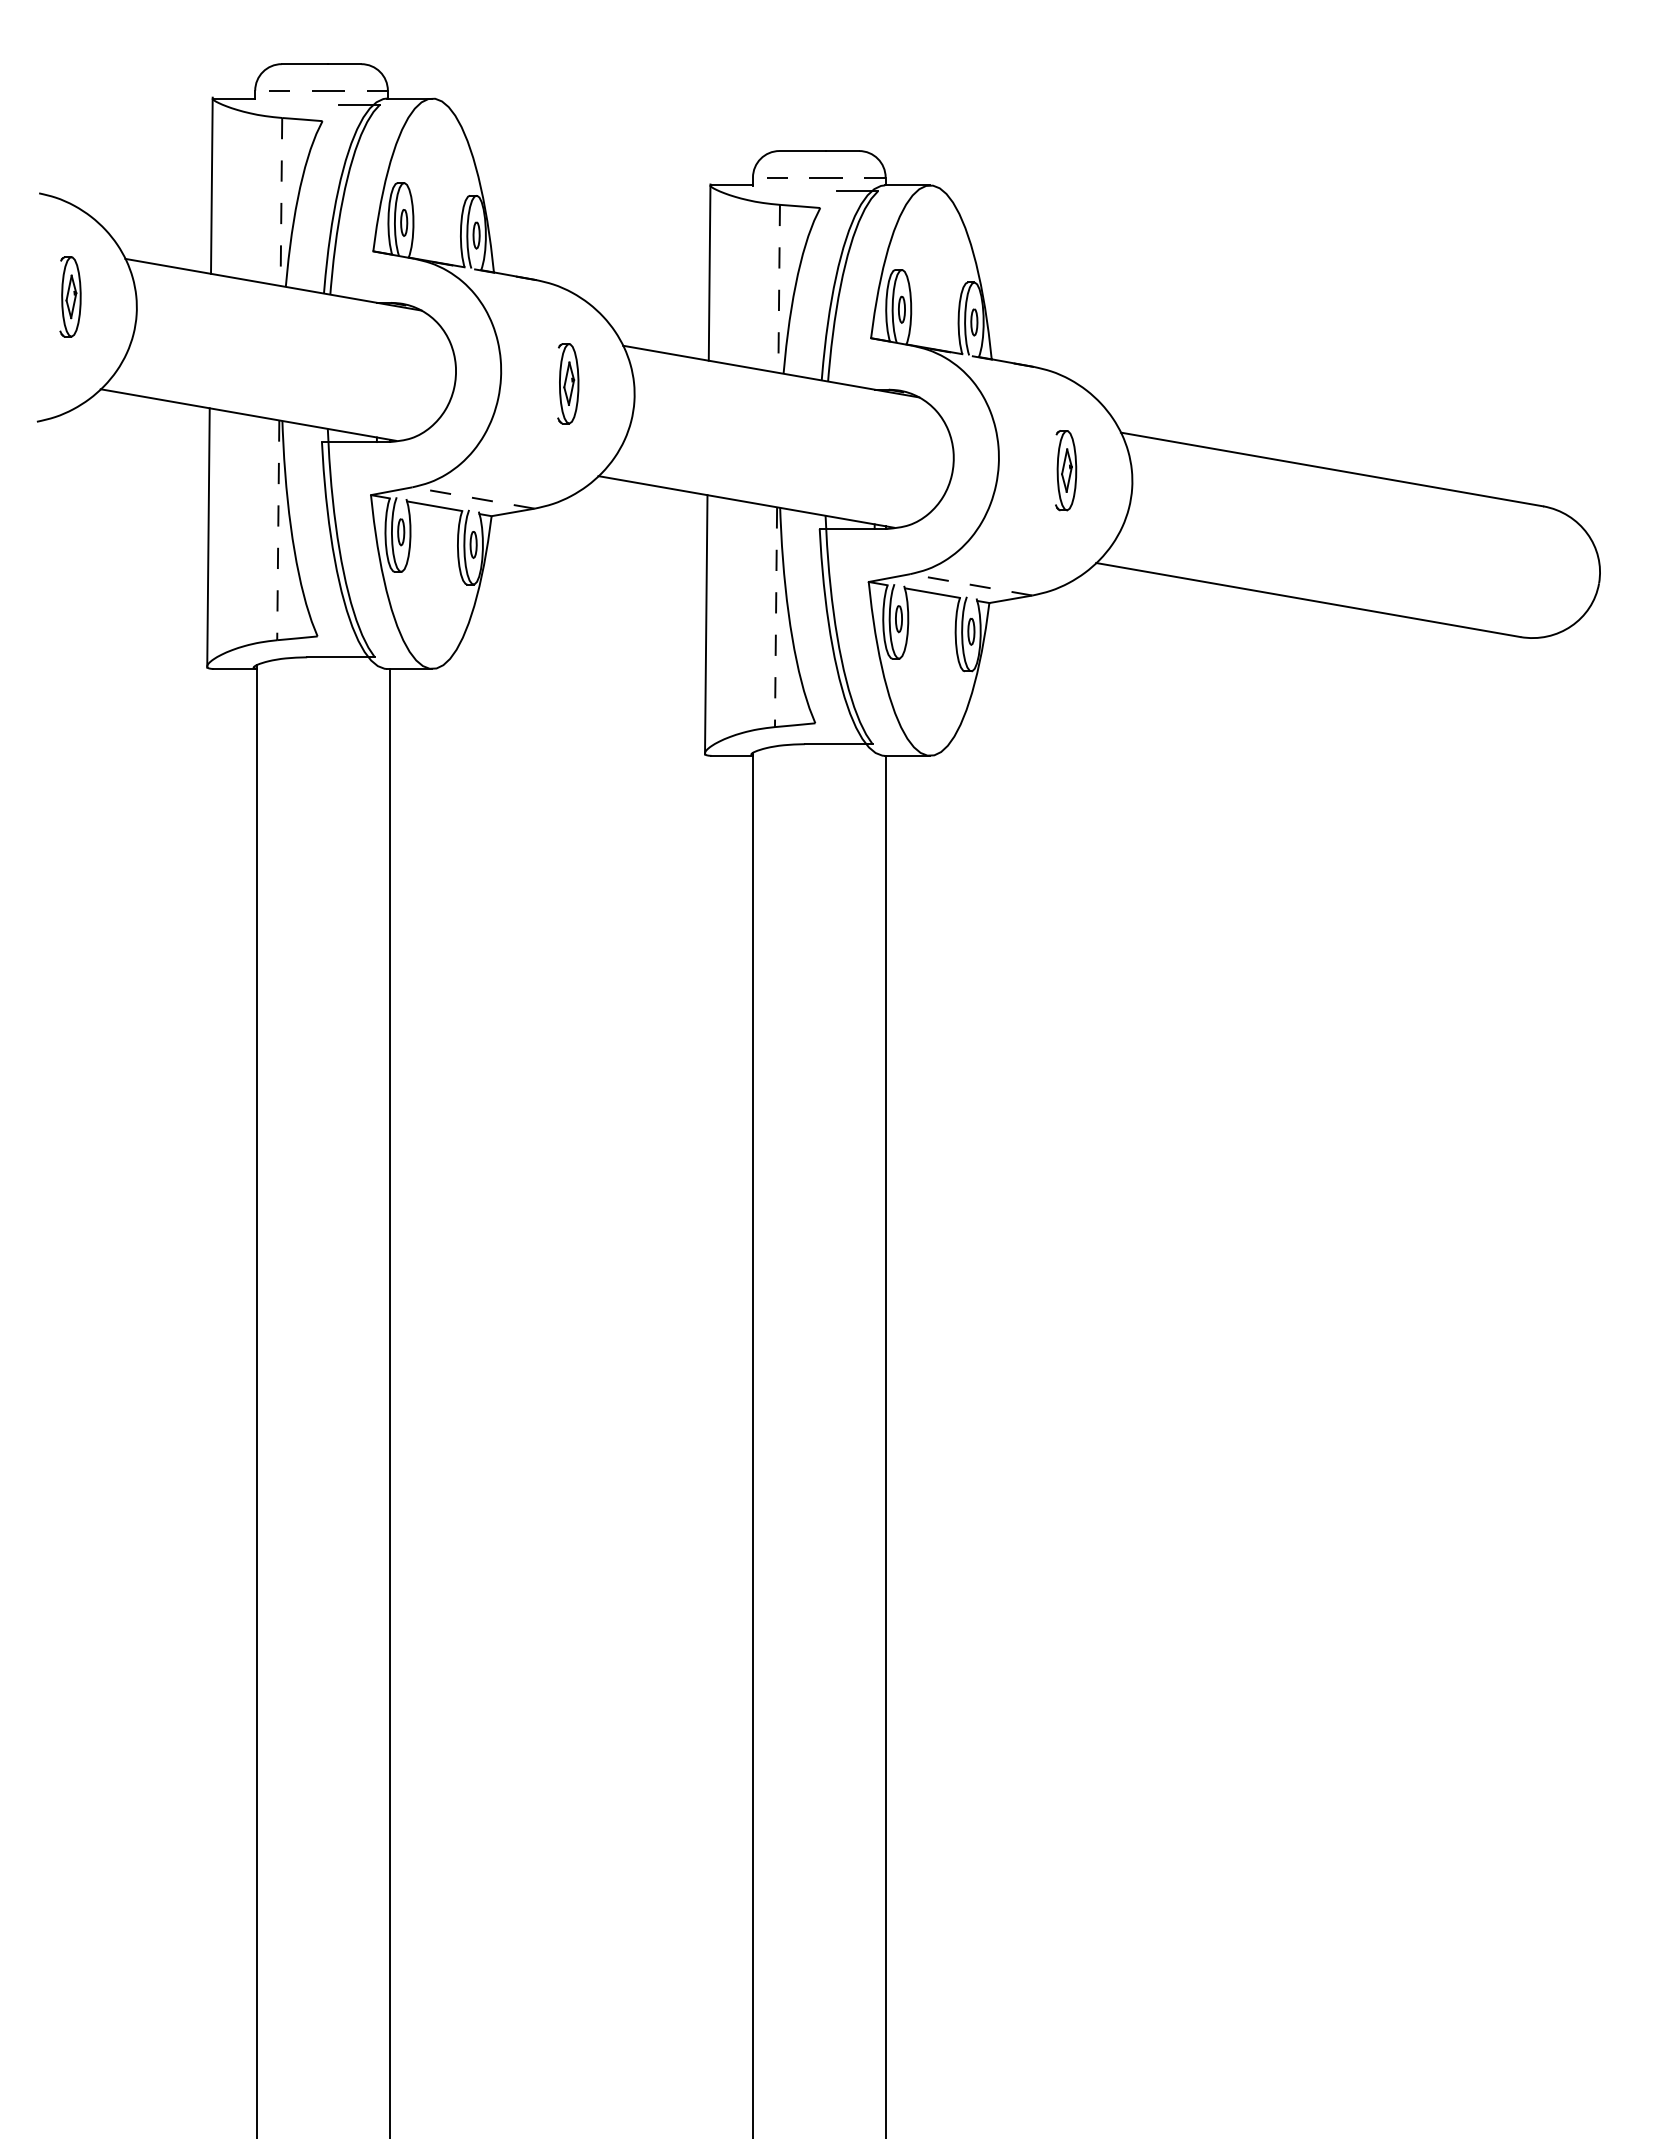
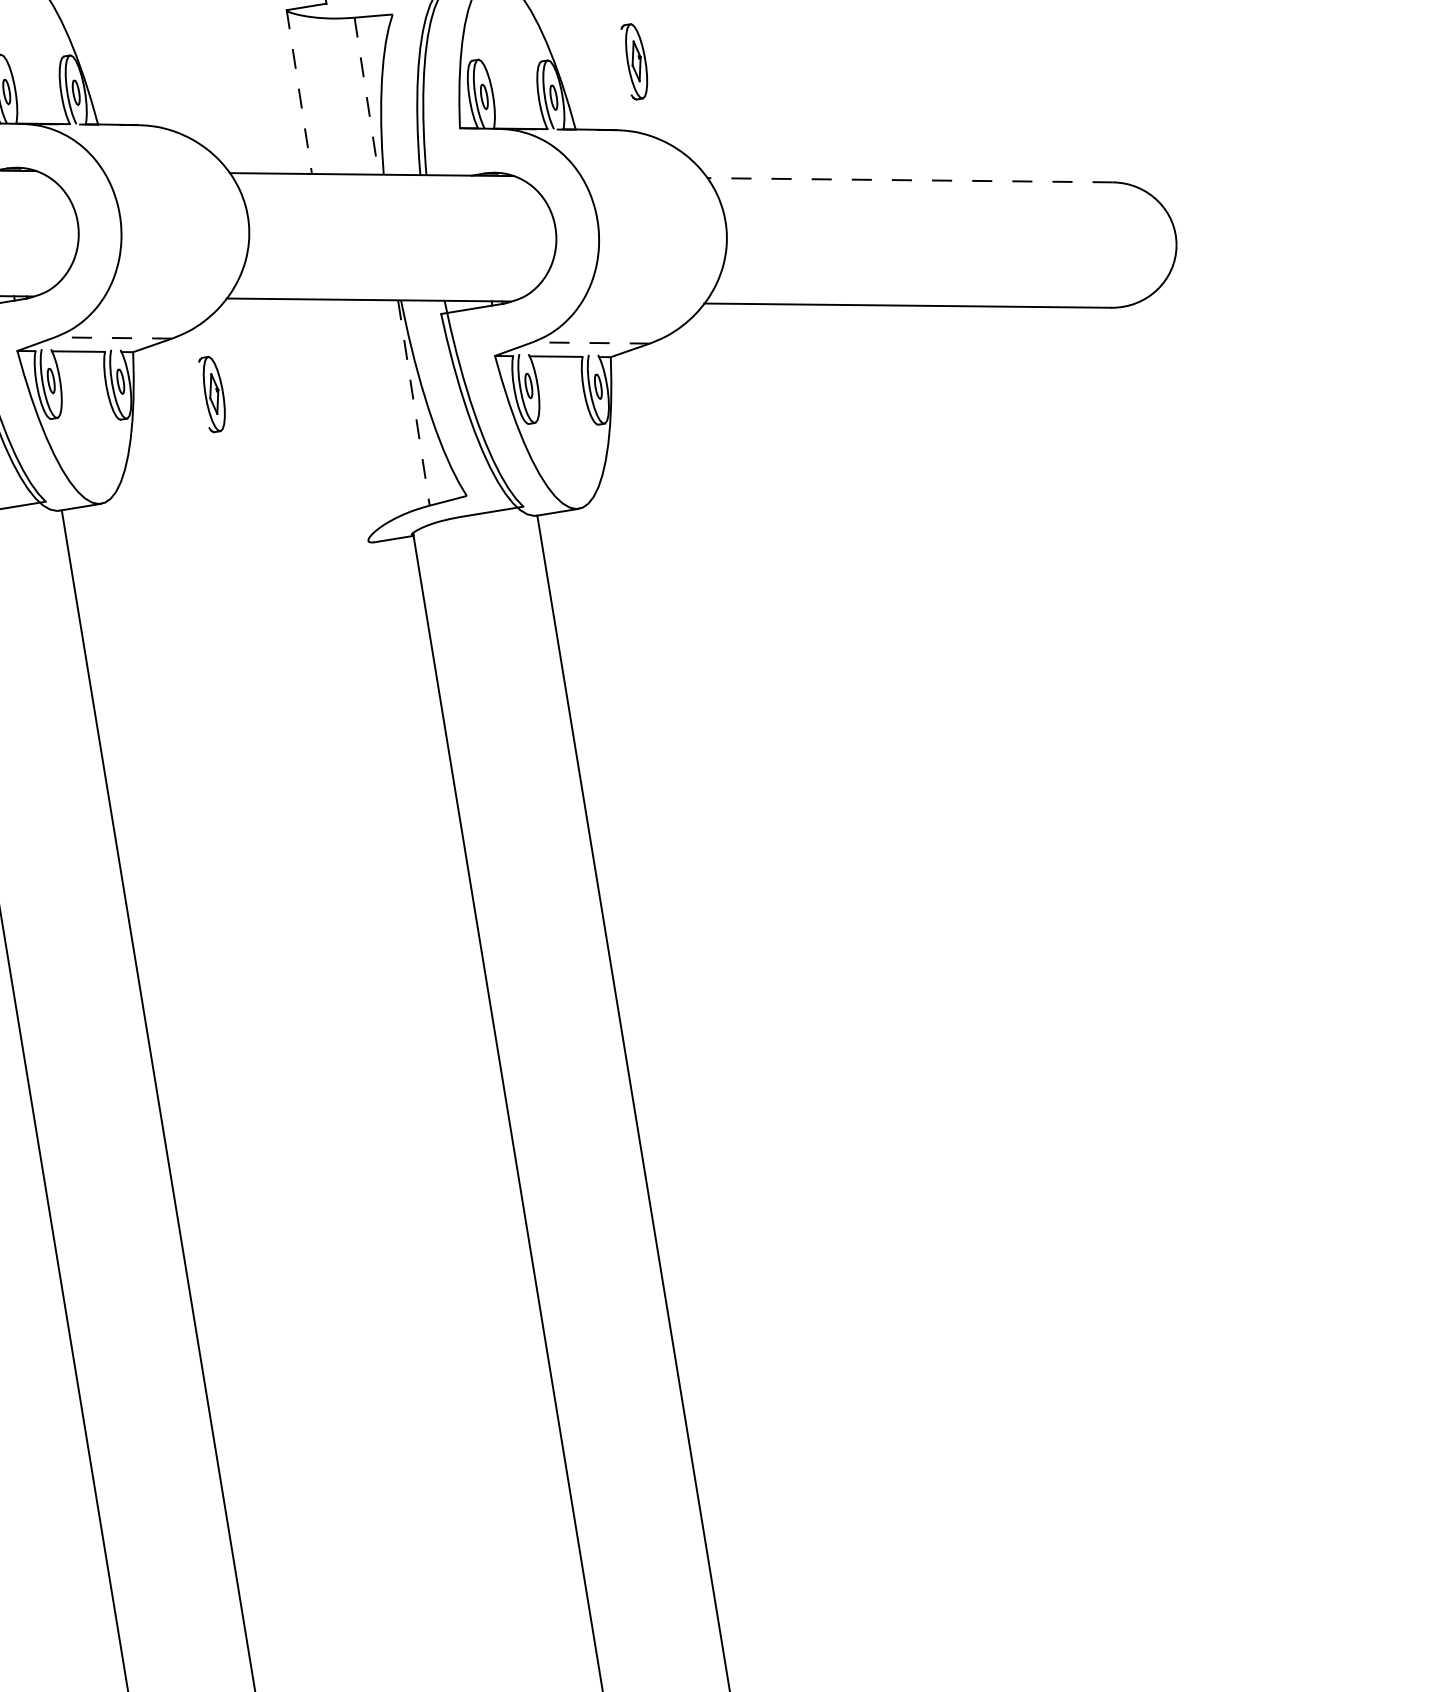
line: (709, 273) -> (299, 92), solid -> dashed
part: (568, 383) -> (213, 393), moved
line: (1331, 469) -> (909, 180), solid -> dashed
part: (1066, 470) -> (636, 61), moved
line: (706, 624) -> (350, 420), removed

